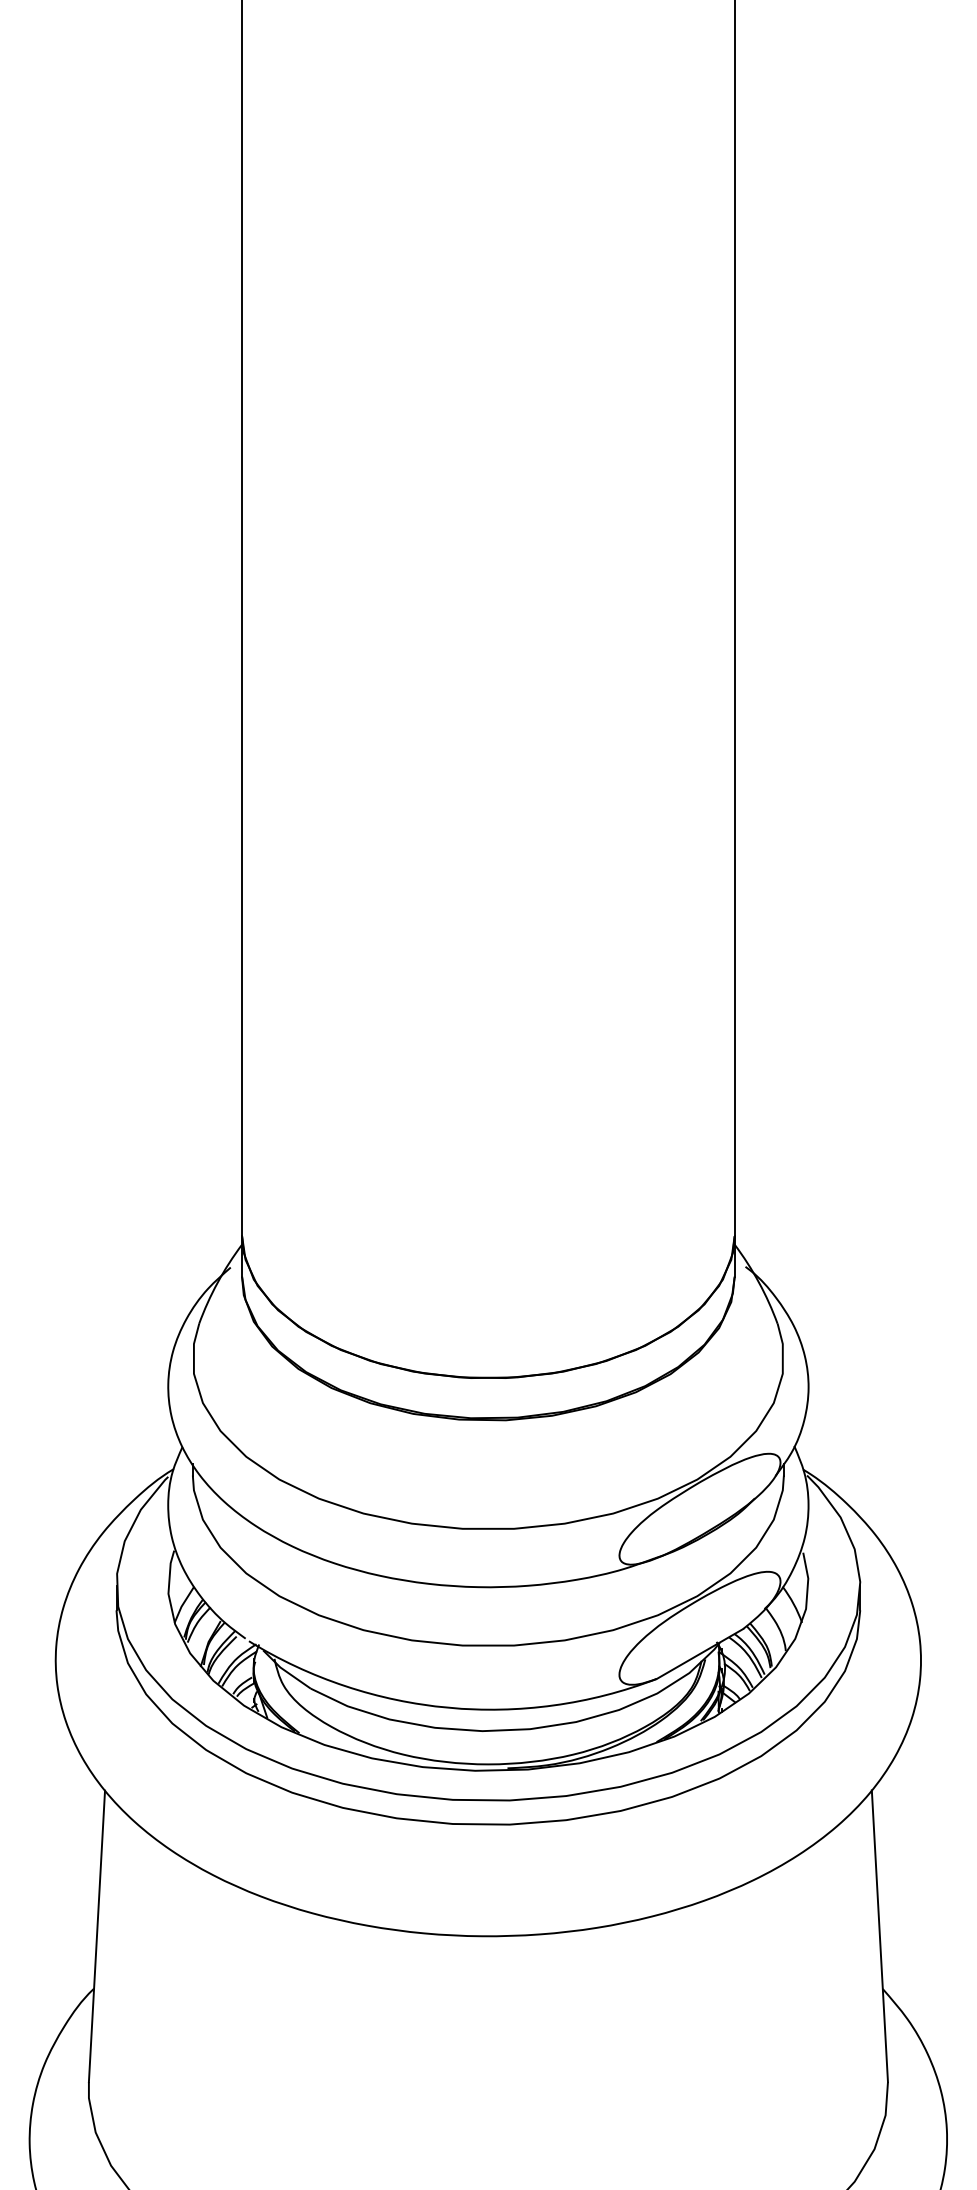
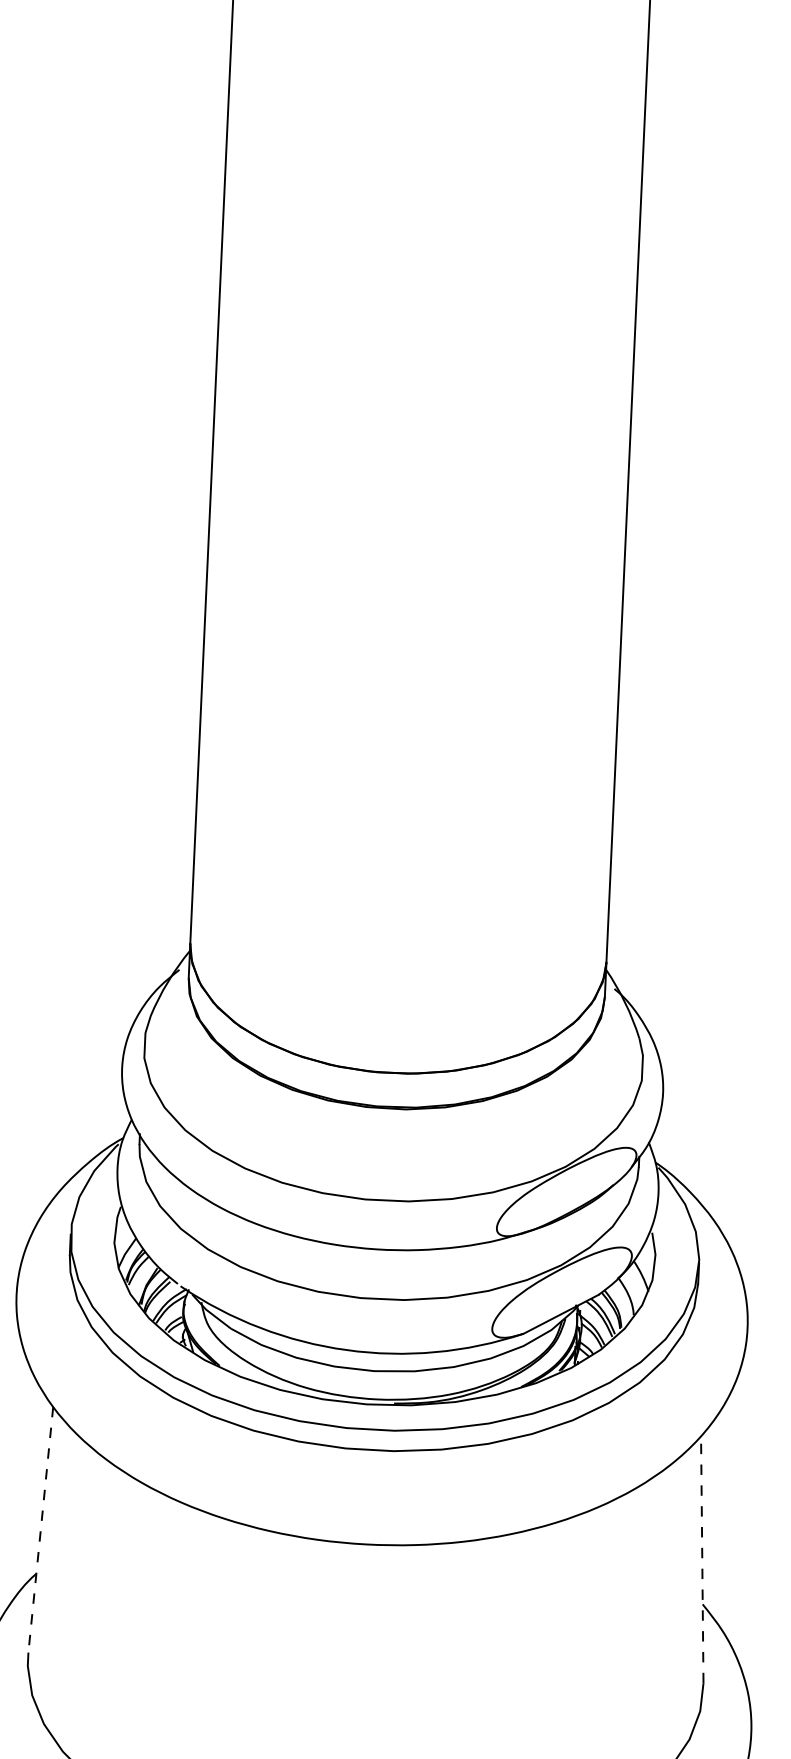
line: (879, 1935) -> (701, 1559), solid -> dashed
line: (96, 1936) -> (40, 1529), solid -> dashed

